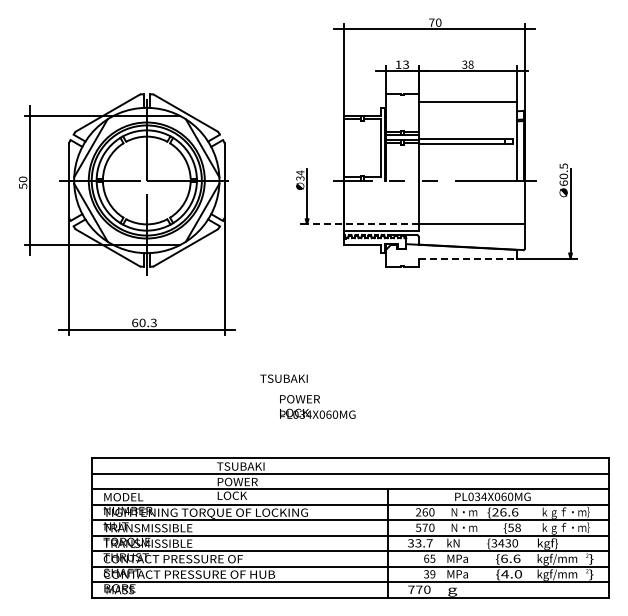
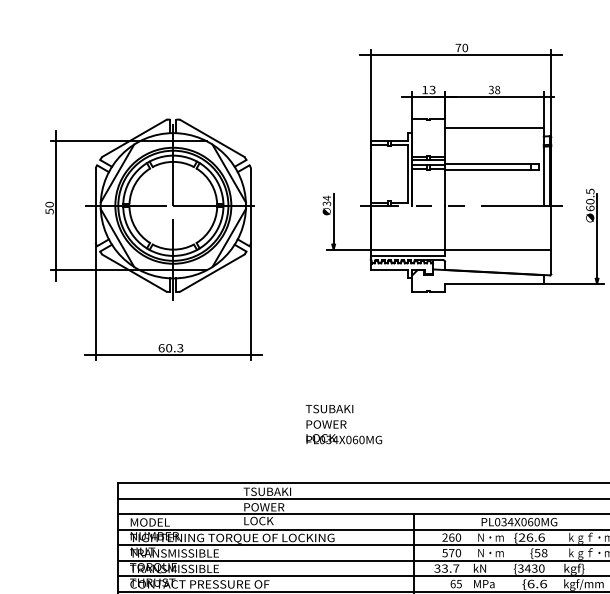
line: (362, 224) -> (389, 249), dashed -> solid
line: (468, 258) -> (495, 283), dashed -> solid
text: (283, 378) -> (329, 408), moved

